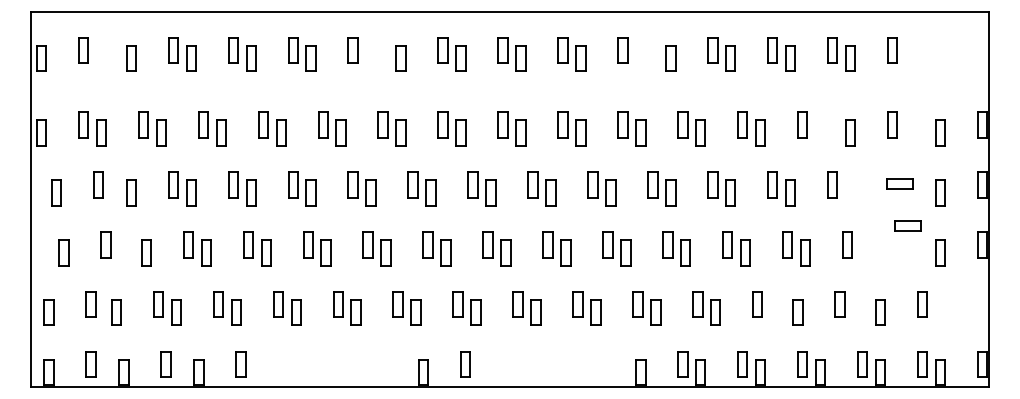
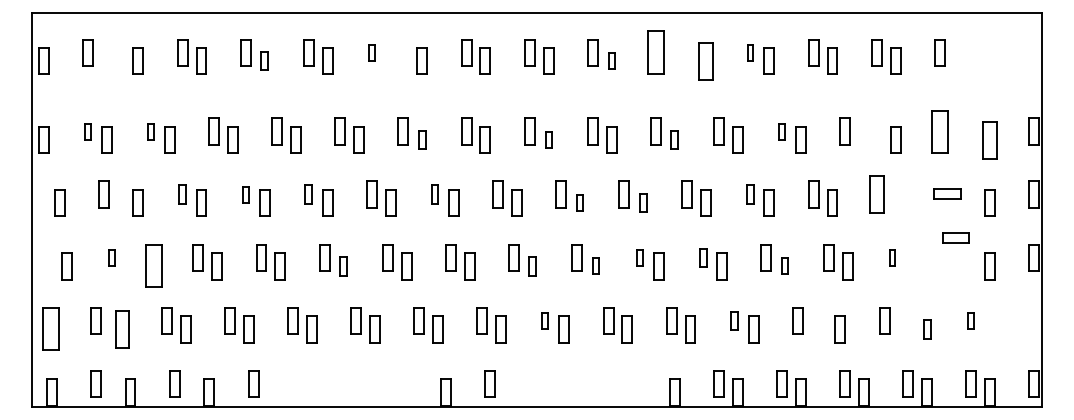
part: (352, 49) -> (371, 52), size x0.6
part: (622, 49) -> (655, 52), size x1.6
part: (712, 49) -> (750, 52), size x0.6
part: (251, 57) -> (264, 60), size x0.7
part: (580, 57) -> (611, 60), size x0.6
part: (670, 57) -> (705, 60), size x1.4
part: (83, 124) -> (87, 131), size x0.6
part: (142, 124) -> (150, 131), size x0.6
part: (742, 124) -> (781, 131), size x0.6
part: (892, 124) -> (939, 131), size x1.6
part: (400, 132) -> (421, 139), size x0.7
part: (520, 132) -> (548, 139), size x0.6
part: (640, 132) -> (674, 139), size x0.7
part: (939, 132) -> (989, 139), size x1.4
part: (173, 184) -> (182, 194), size x0.7
part: (233, 184) -> (245, 194), size x0.6
part: (292, 184) -> (308, 194), size x0.7
part: (412, 184) -> (434, 194), size x0.7
part: (712, 184) -> (750, 194), size x0.7
part: (832, 184) -> (876, 194), size x1.4
part: (550, 192) -> (579, 202), size x0.6
part: (610, 192) -> (642, 202), size x0.7
part: (105, 244) -> (111, 257), size x0.6
part: (607, 244) -> (639, 257), size x0.6
part: (667, 244) -> (702, 257), size x0.7
part: (847, 244) -> (892, 257), size x0.6
part: (145, 253) -> (153, 266), size x1.6
part: (326, 253) -> (343, 266), size x0.7
part: (505, 253) -> (532, 266), size x0.7
part: (565, 253) -> (595, 266), size x0.6
part: (745, 253) -> (784, 266), size x0.6
part: (517, 304) -> (544, 320), size x0.6
part: (697, 304) -> (734, 320), size x0.7
part: (921, 304) -> (970, 320), size x0.6
part: (48, 313) -> (51, 329), size x1.6
part: (116, 313) -> (122, 329), size x1.4
part: (879, 313) -> (926, 329), size x0.7

